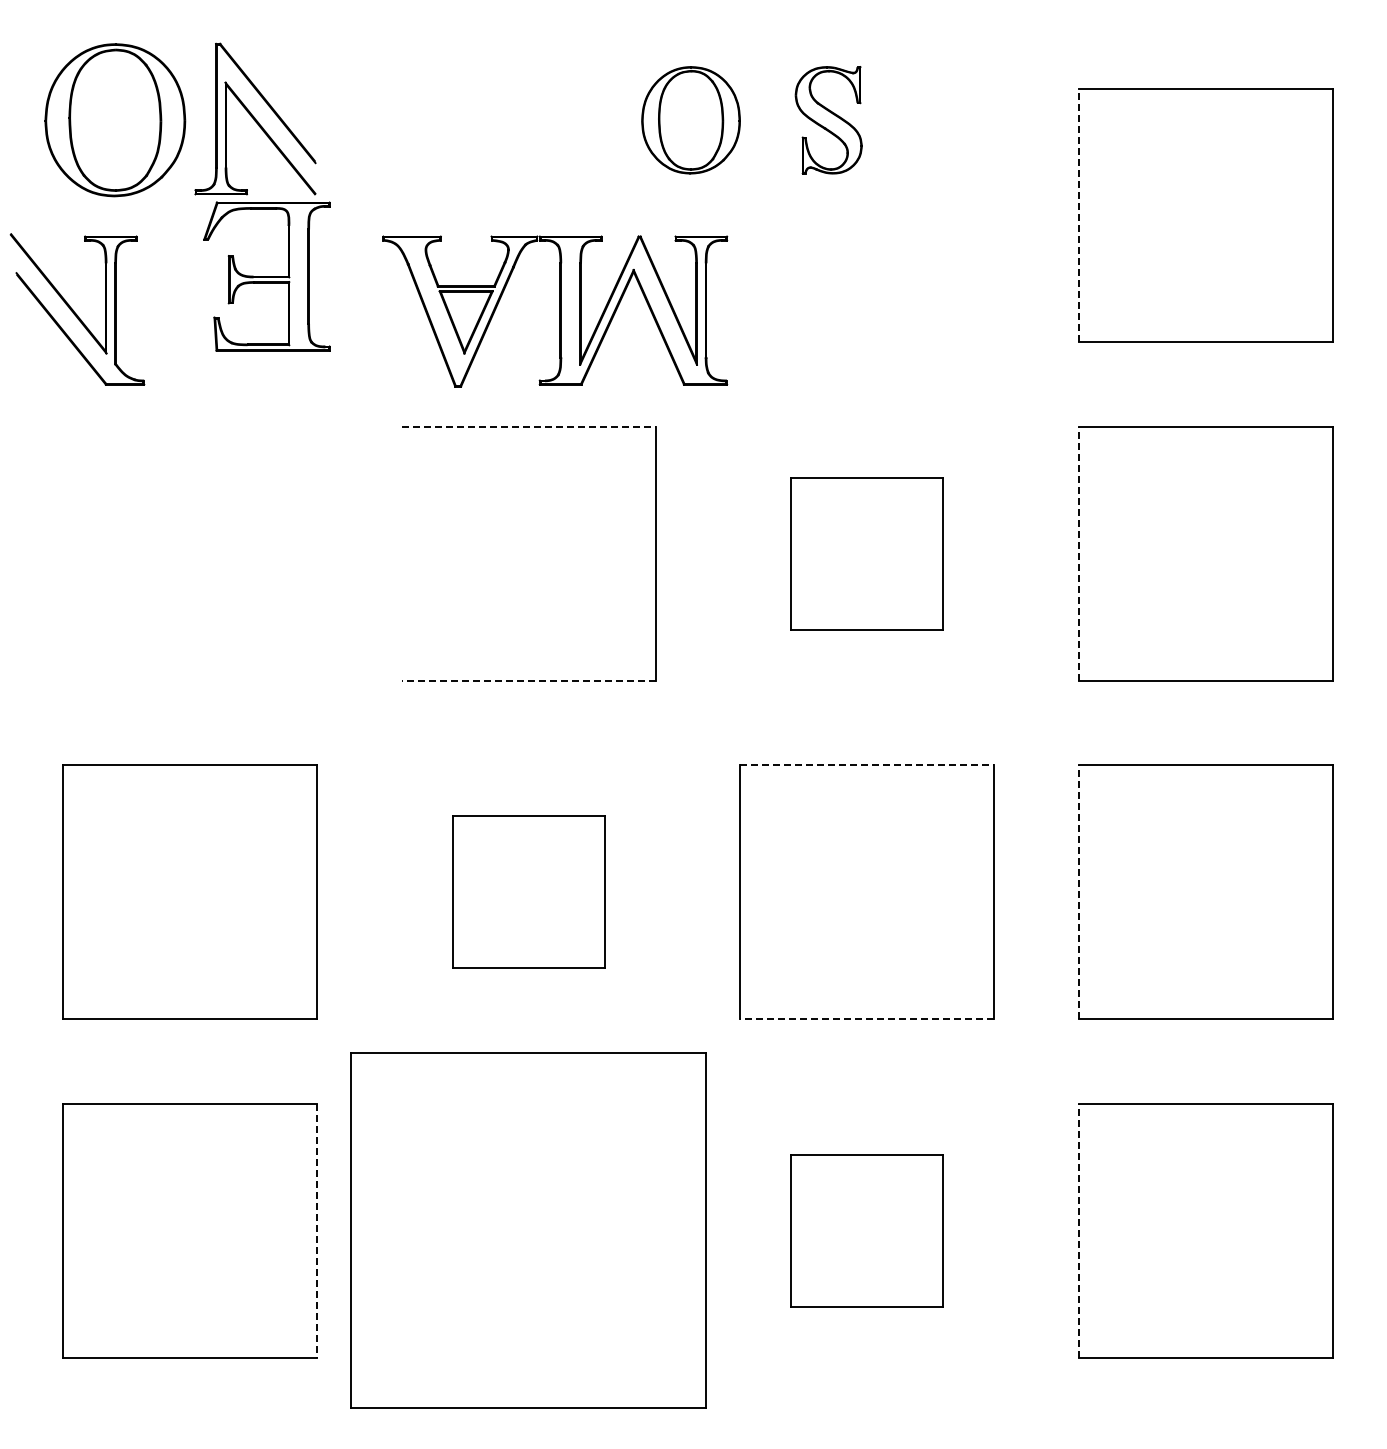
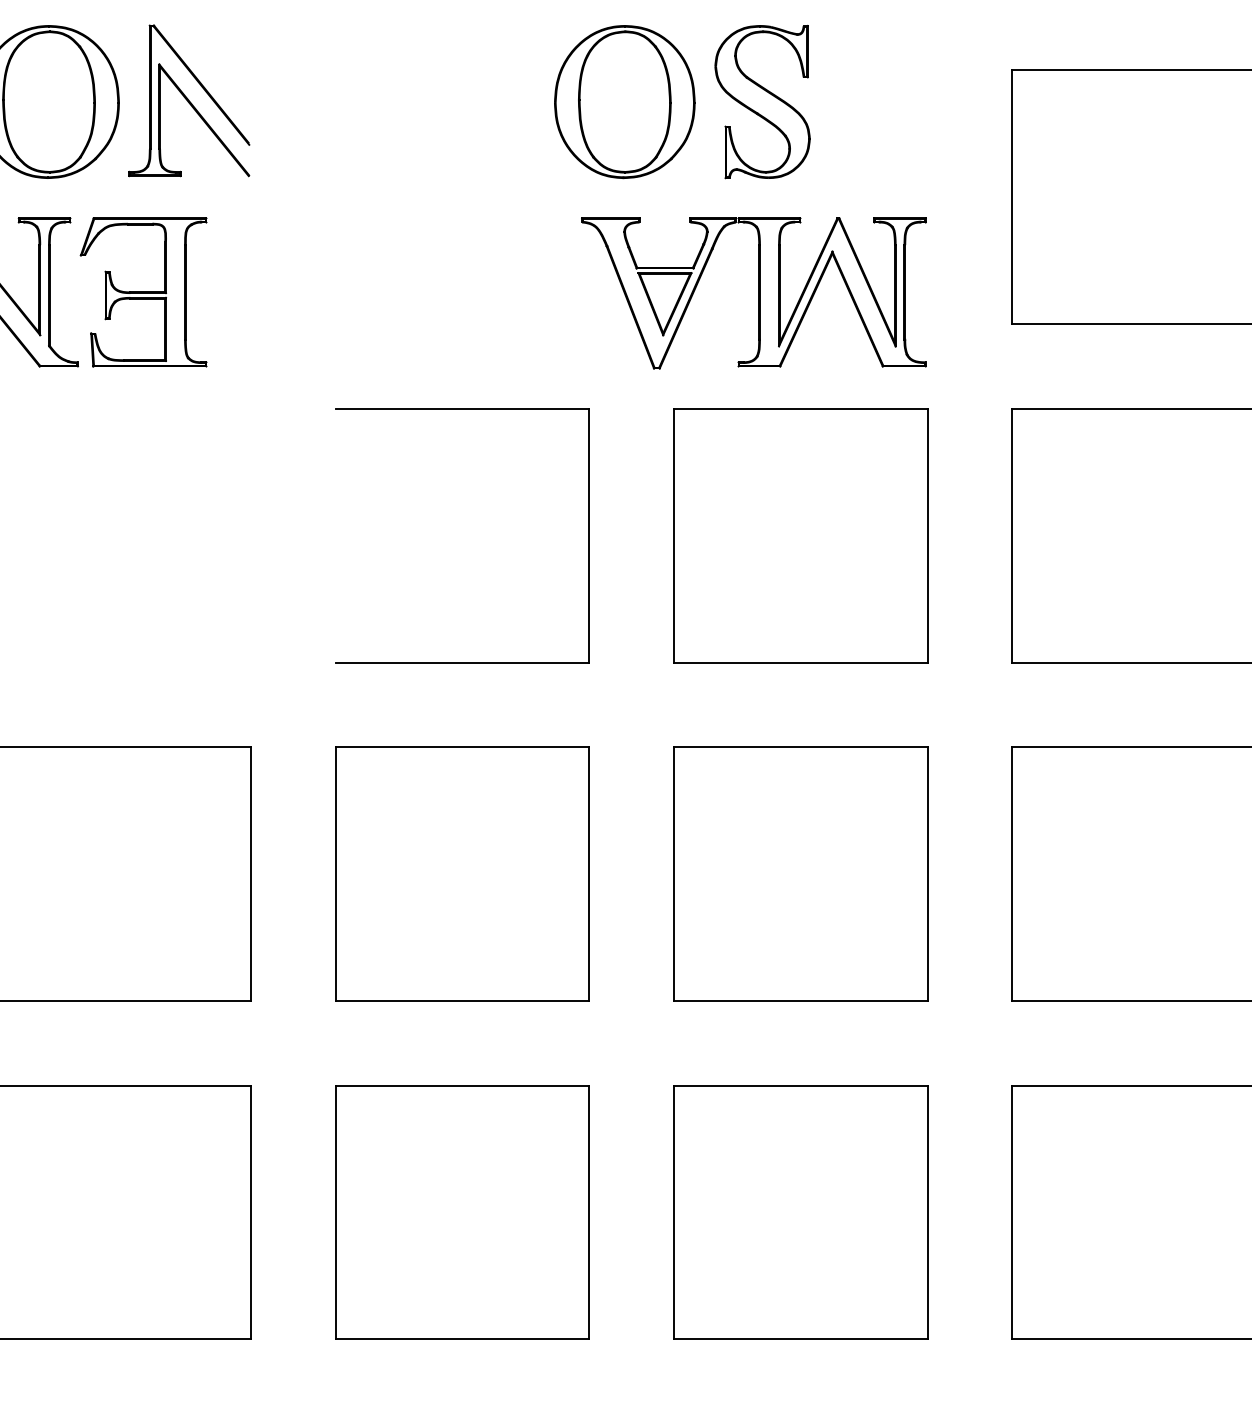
part: (690, 120) -> (624, 102), size x1.43
part: (828, 120) -> (762, 102), size x1.43
line: (1078, 215) -> (1012, 197), dashed -> solid
part: (266, 276) -> (143, 292), moved
part: (555, 311) -> (754, 293), moved
line: (528, 426) -> (462, 408), dashed -> solid
part: (866, 553) -> (800, 535), size x1.67
line: (1078, 553) -> (1012, 535), dashed -> solid
line: (528, 680) -> (462, 662), dashed -> solid
line: (867, 765) -> (801, 747), dashed -> solid
part: (528, 891) -> (462, 873), size x1.67
line: (1078, 892) -> (1012, 874), dashed -> solid
line: (867, 1019) -> (801, 1001), dashed -> solid
line: (317, 1230) -> (251, 1212), dashed -> solid
part: (528, 1230) -> (462, 1212), size x0.71
part: (866, 1230) -> (800, 1212), size x1.67
line: (1078, 1230) -> (1012, 1212), dashed -> solid

